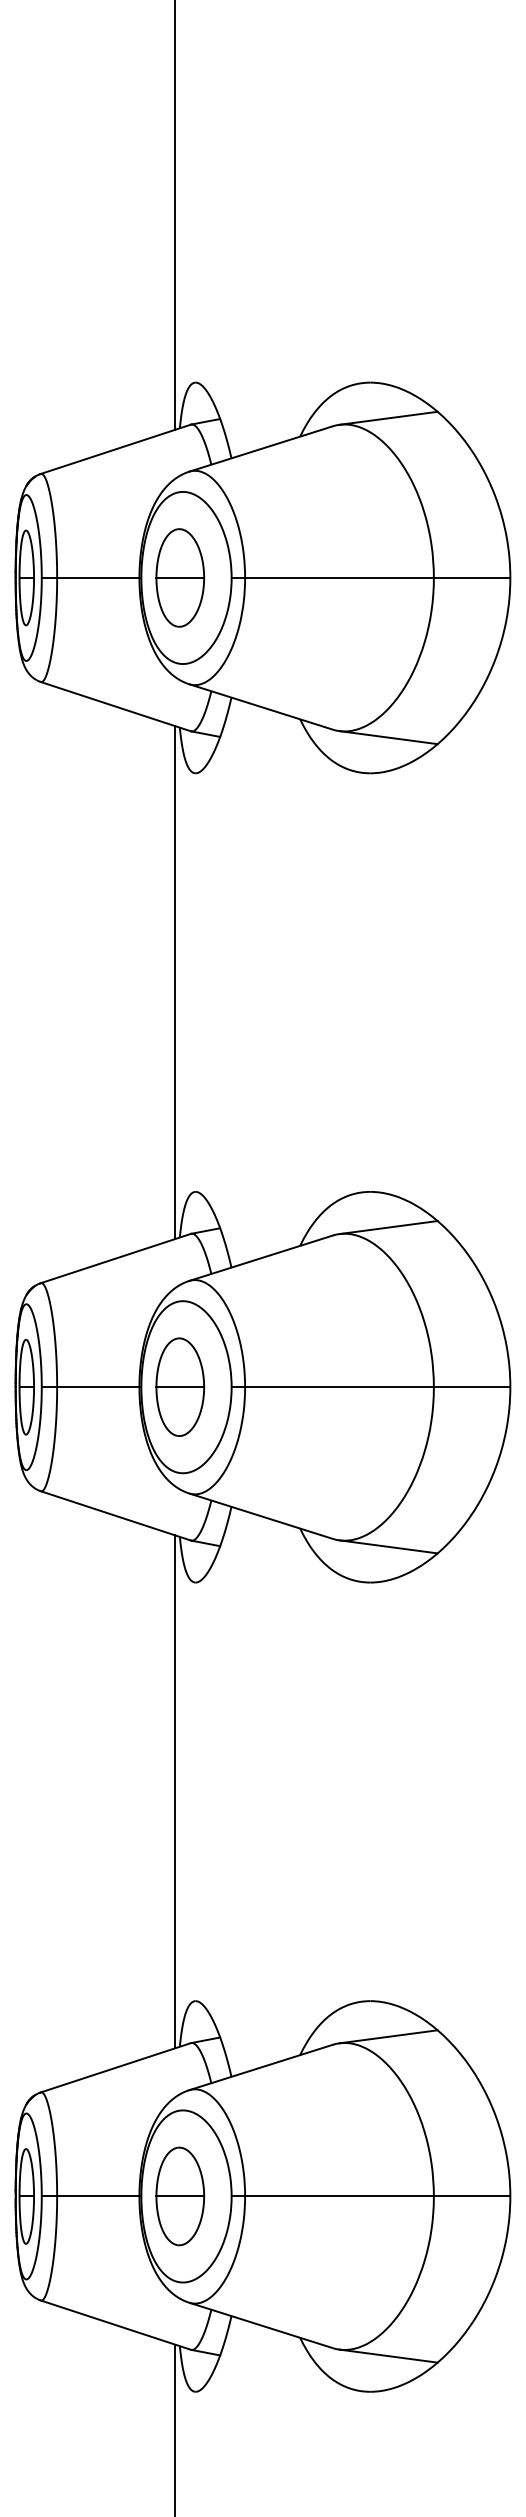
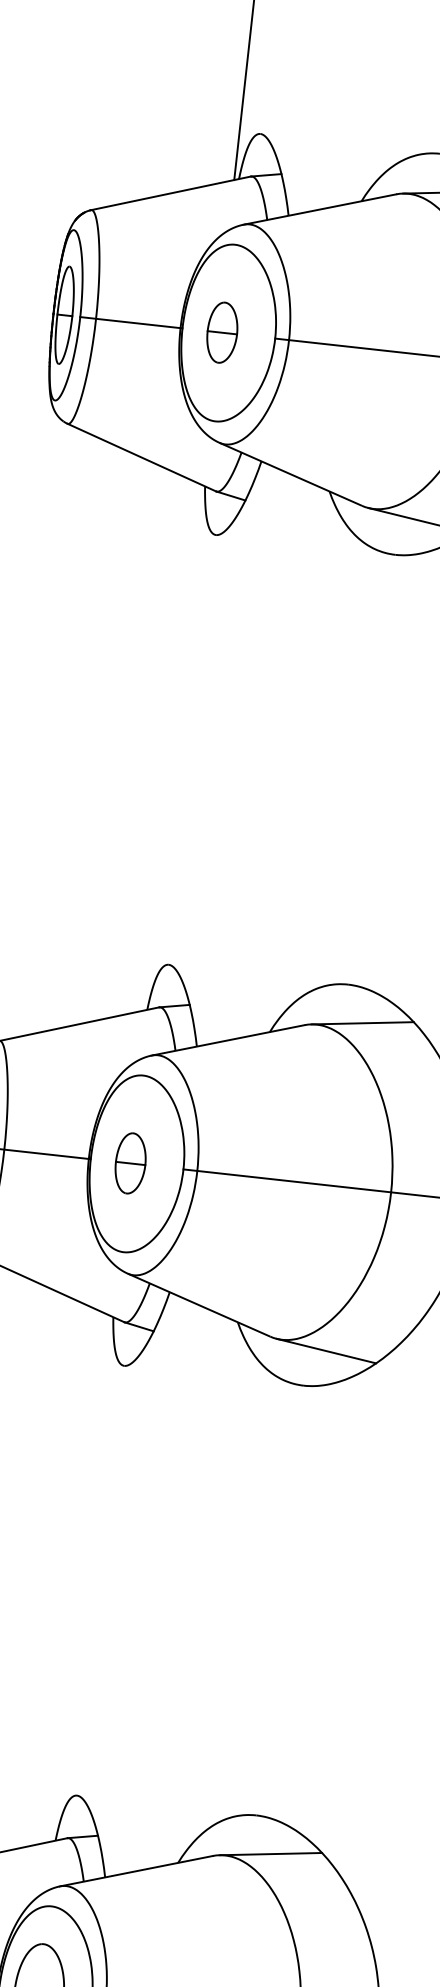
part: (179, 577) -> (221, 332), size x0.6
line: (175, 982) -> (171, 747), removed
part: (179, 1386) -> (130, 1162), size x0.6
line: (175, 1791) -> (80, 1578), removed

